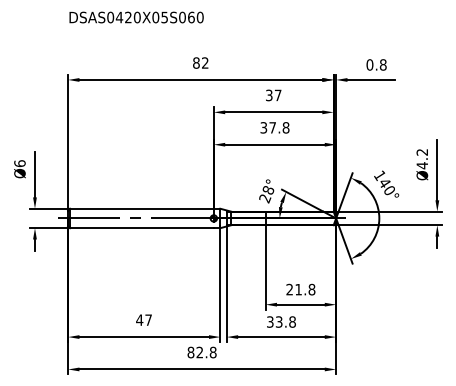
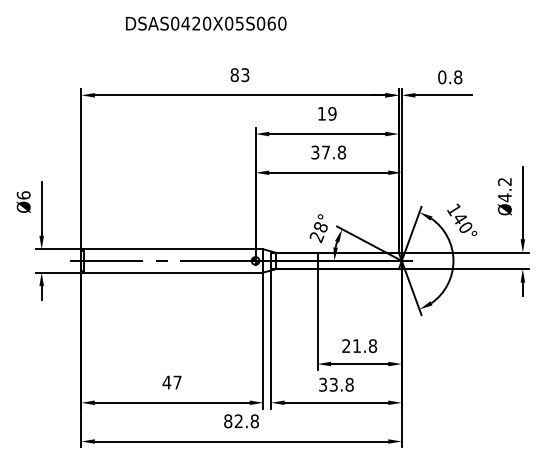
text: (136, 17) -> (206, 23), moved
text: (205, 63) -> (245, 75), 82 -> 83
text: (273, 95) -> (326, 113), 37 -> 19

